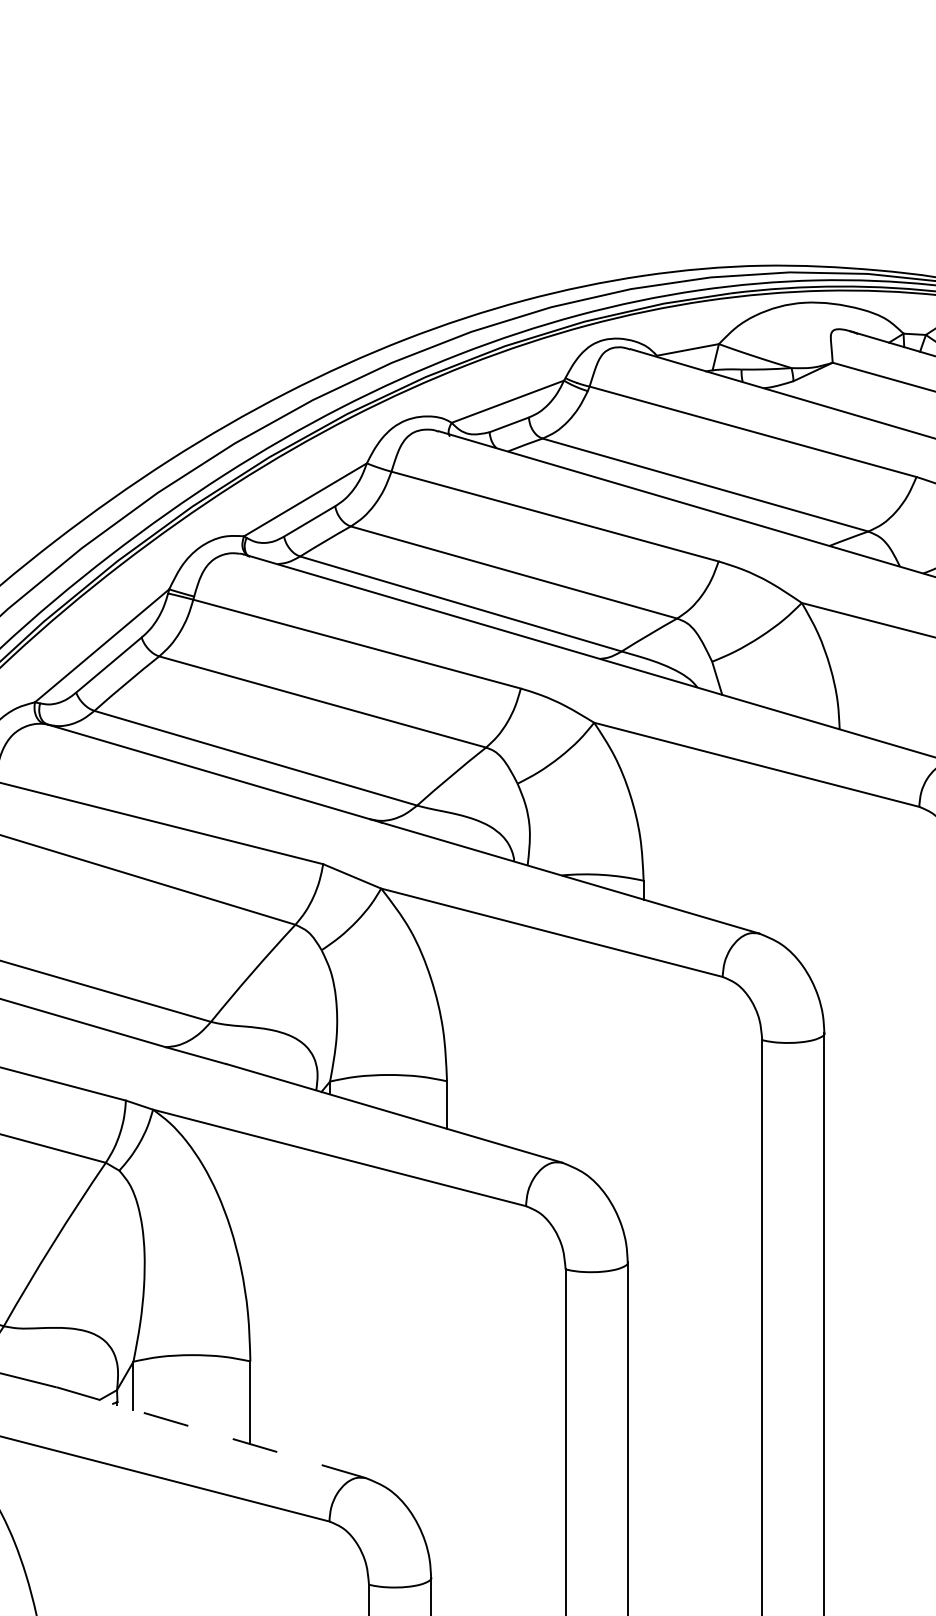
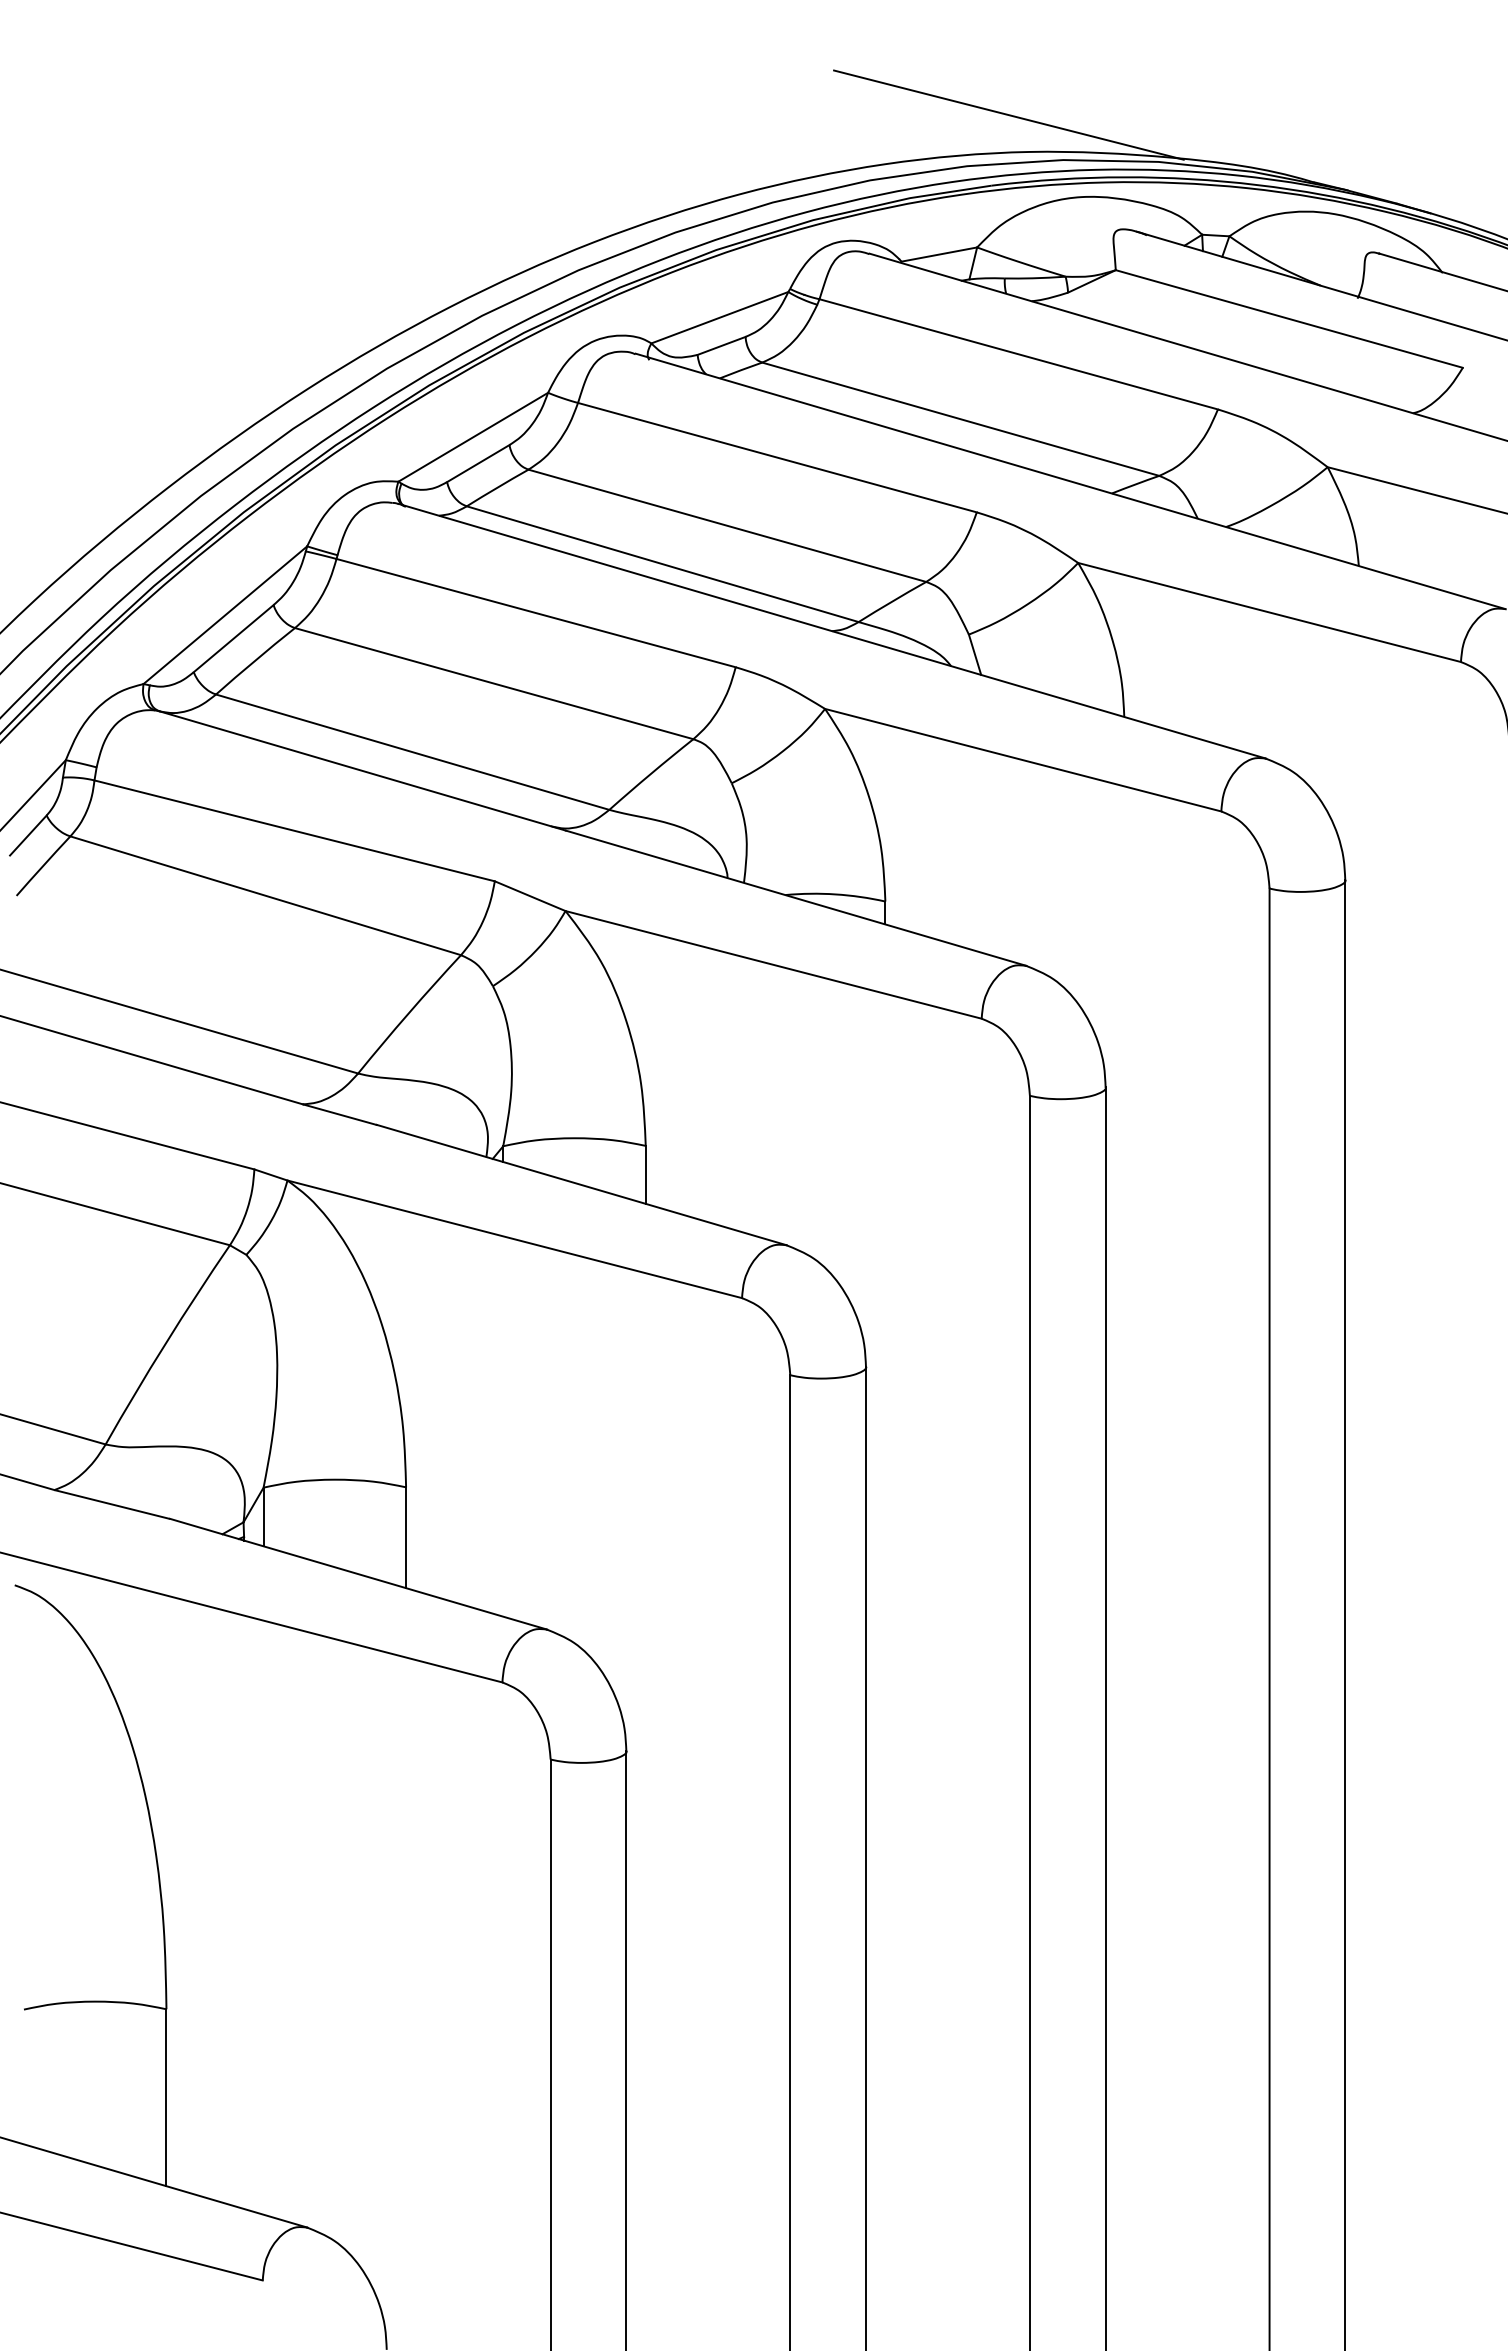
line: (744, 235) -> (1008, 114), added
line: (211, 1432) -> (358, 1574), dashed -> solid

